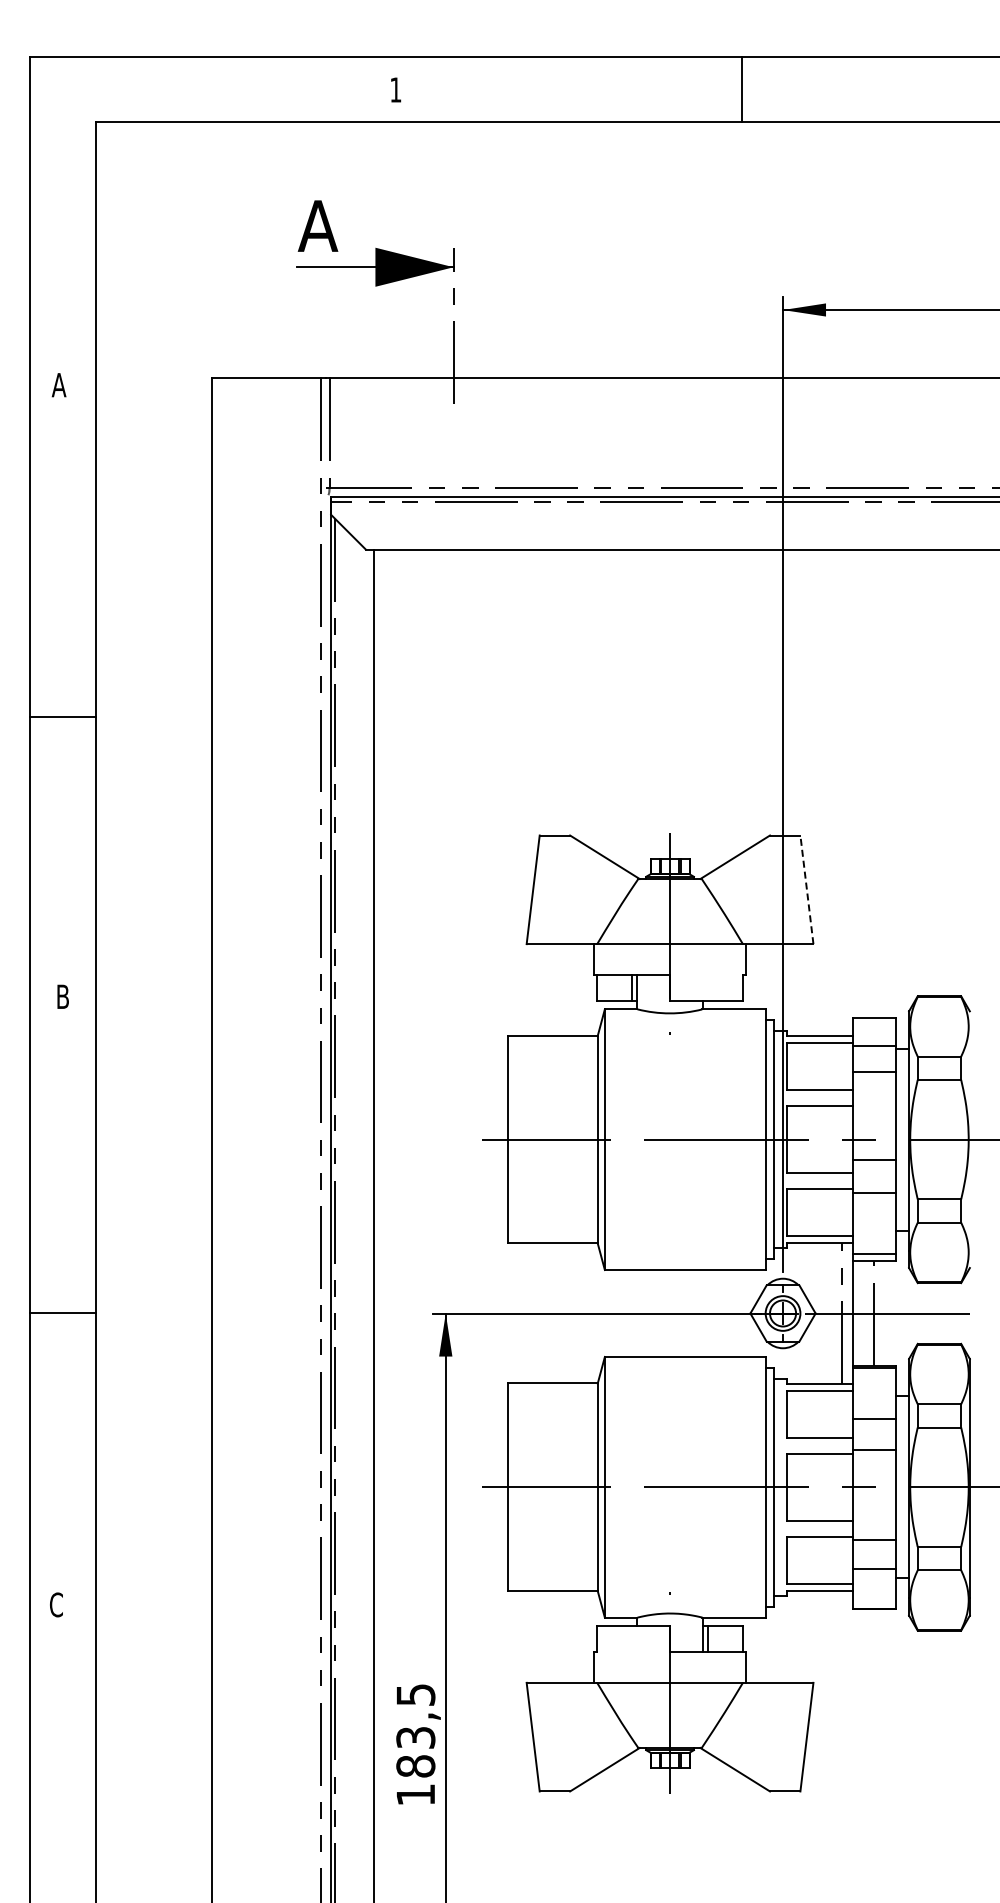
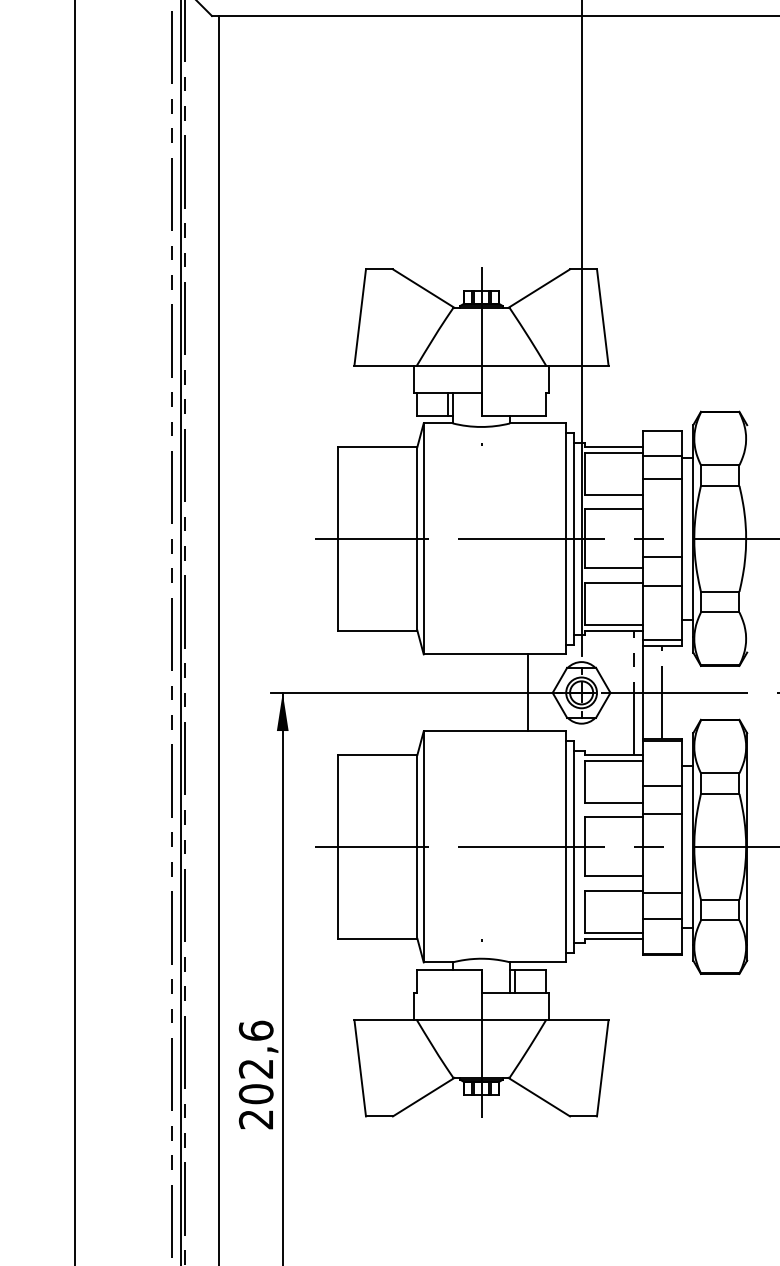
line: (806, 889) -> (602, 317), dashed -> solid
line: (722, 1313) -> (527, 692), added
text: (415, 1744) -> (255, 1074), 183,5 -> 202,6

